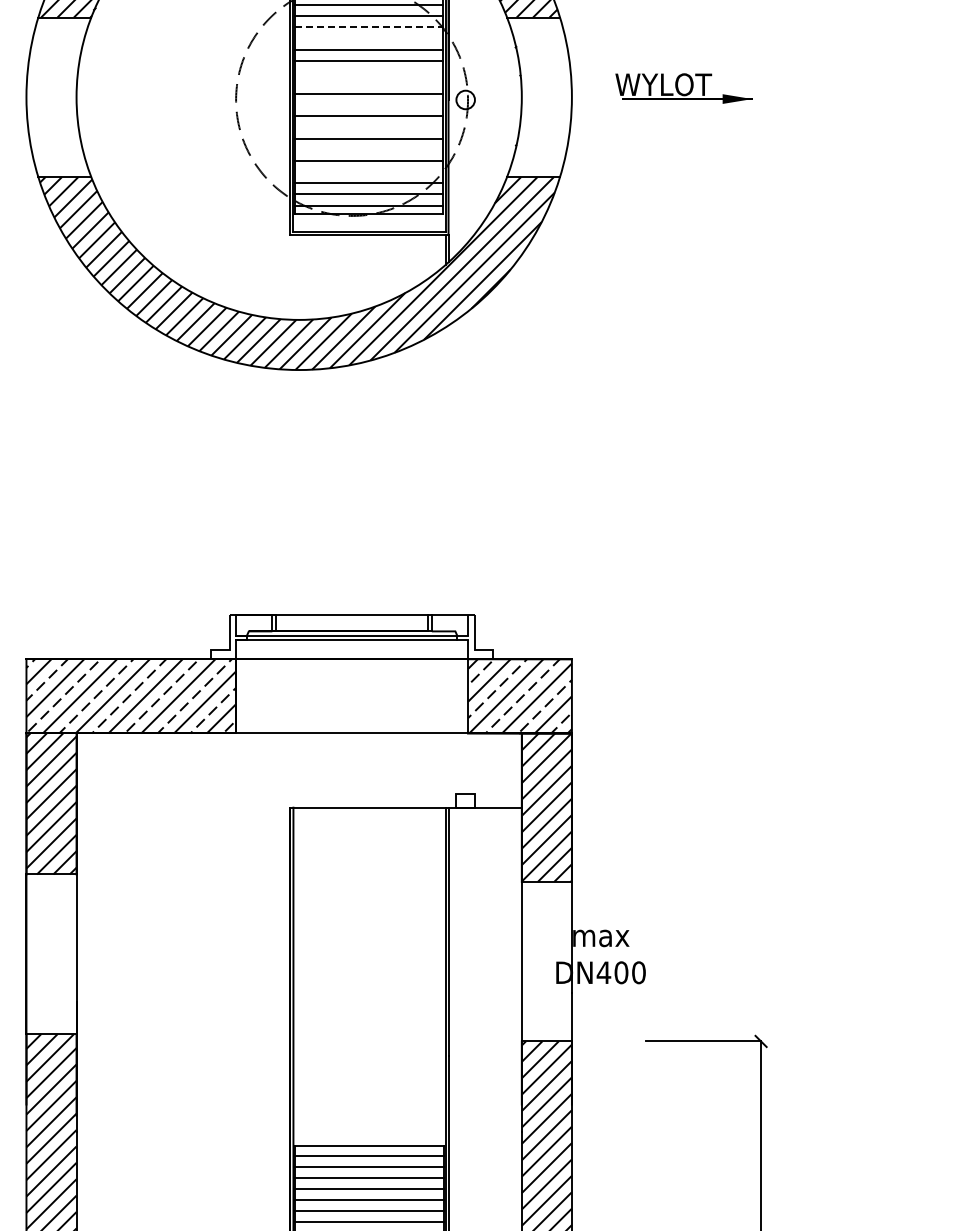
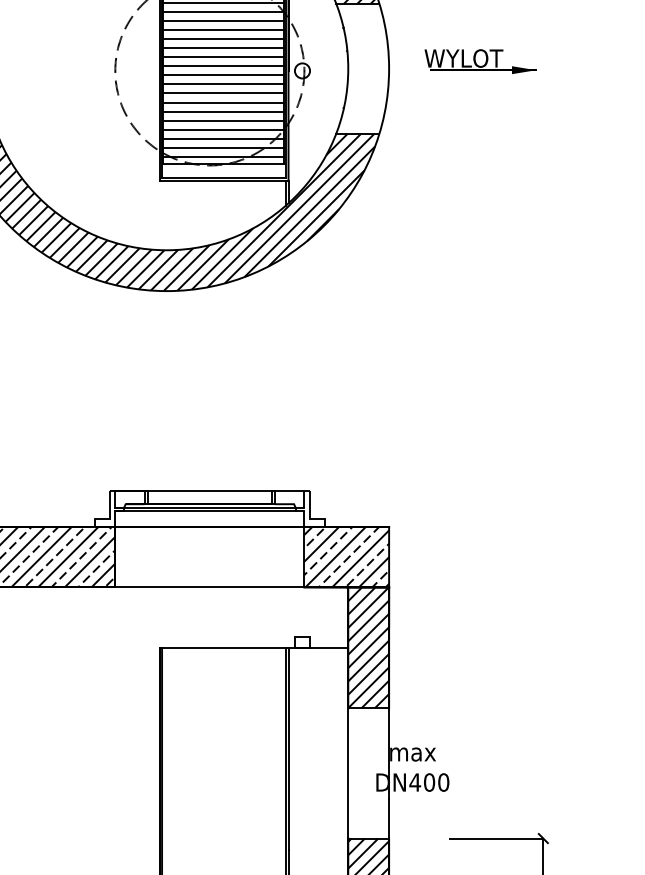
line: (369, 27) -> (224, 11), dashed -> solid
line: (368, 38) -> (223, 20), added
line: (368, 71) -> (223, 47), added
line: (368, 83) -> (223, 57), added
line: (368, 105) -> (223, 75), added
line: (368, 127) -> (223, 93), added
line: (368, 149) -> (223, 111), added
line: (368, 172) -> (223, 130), added

